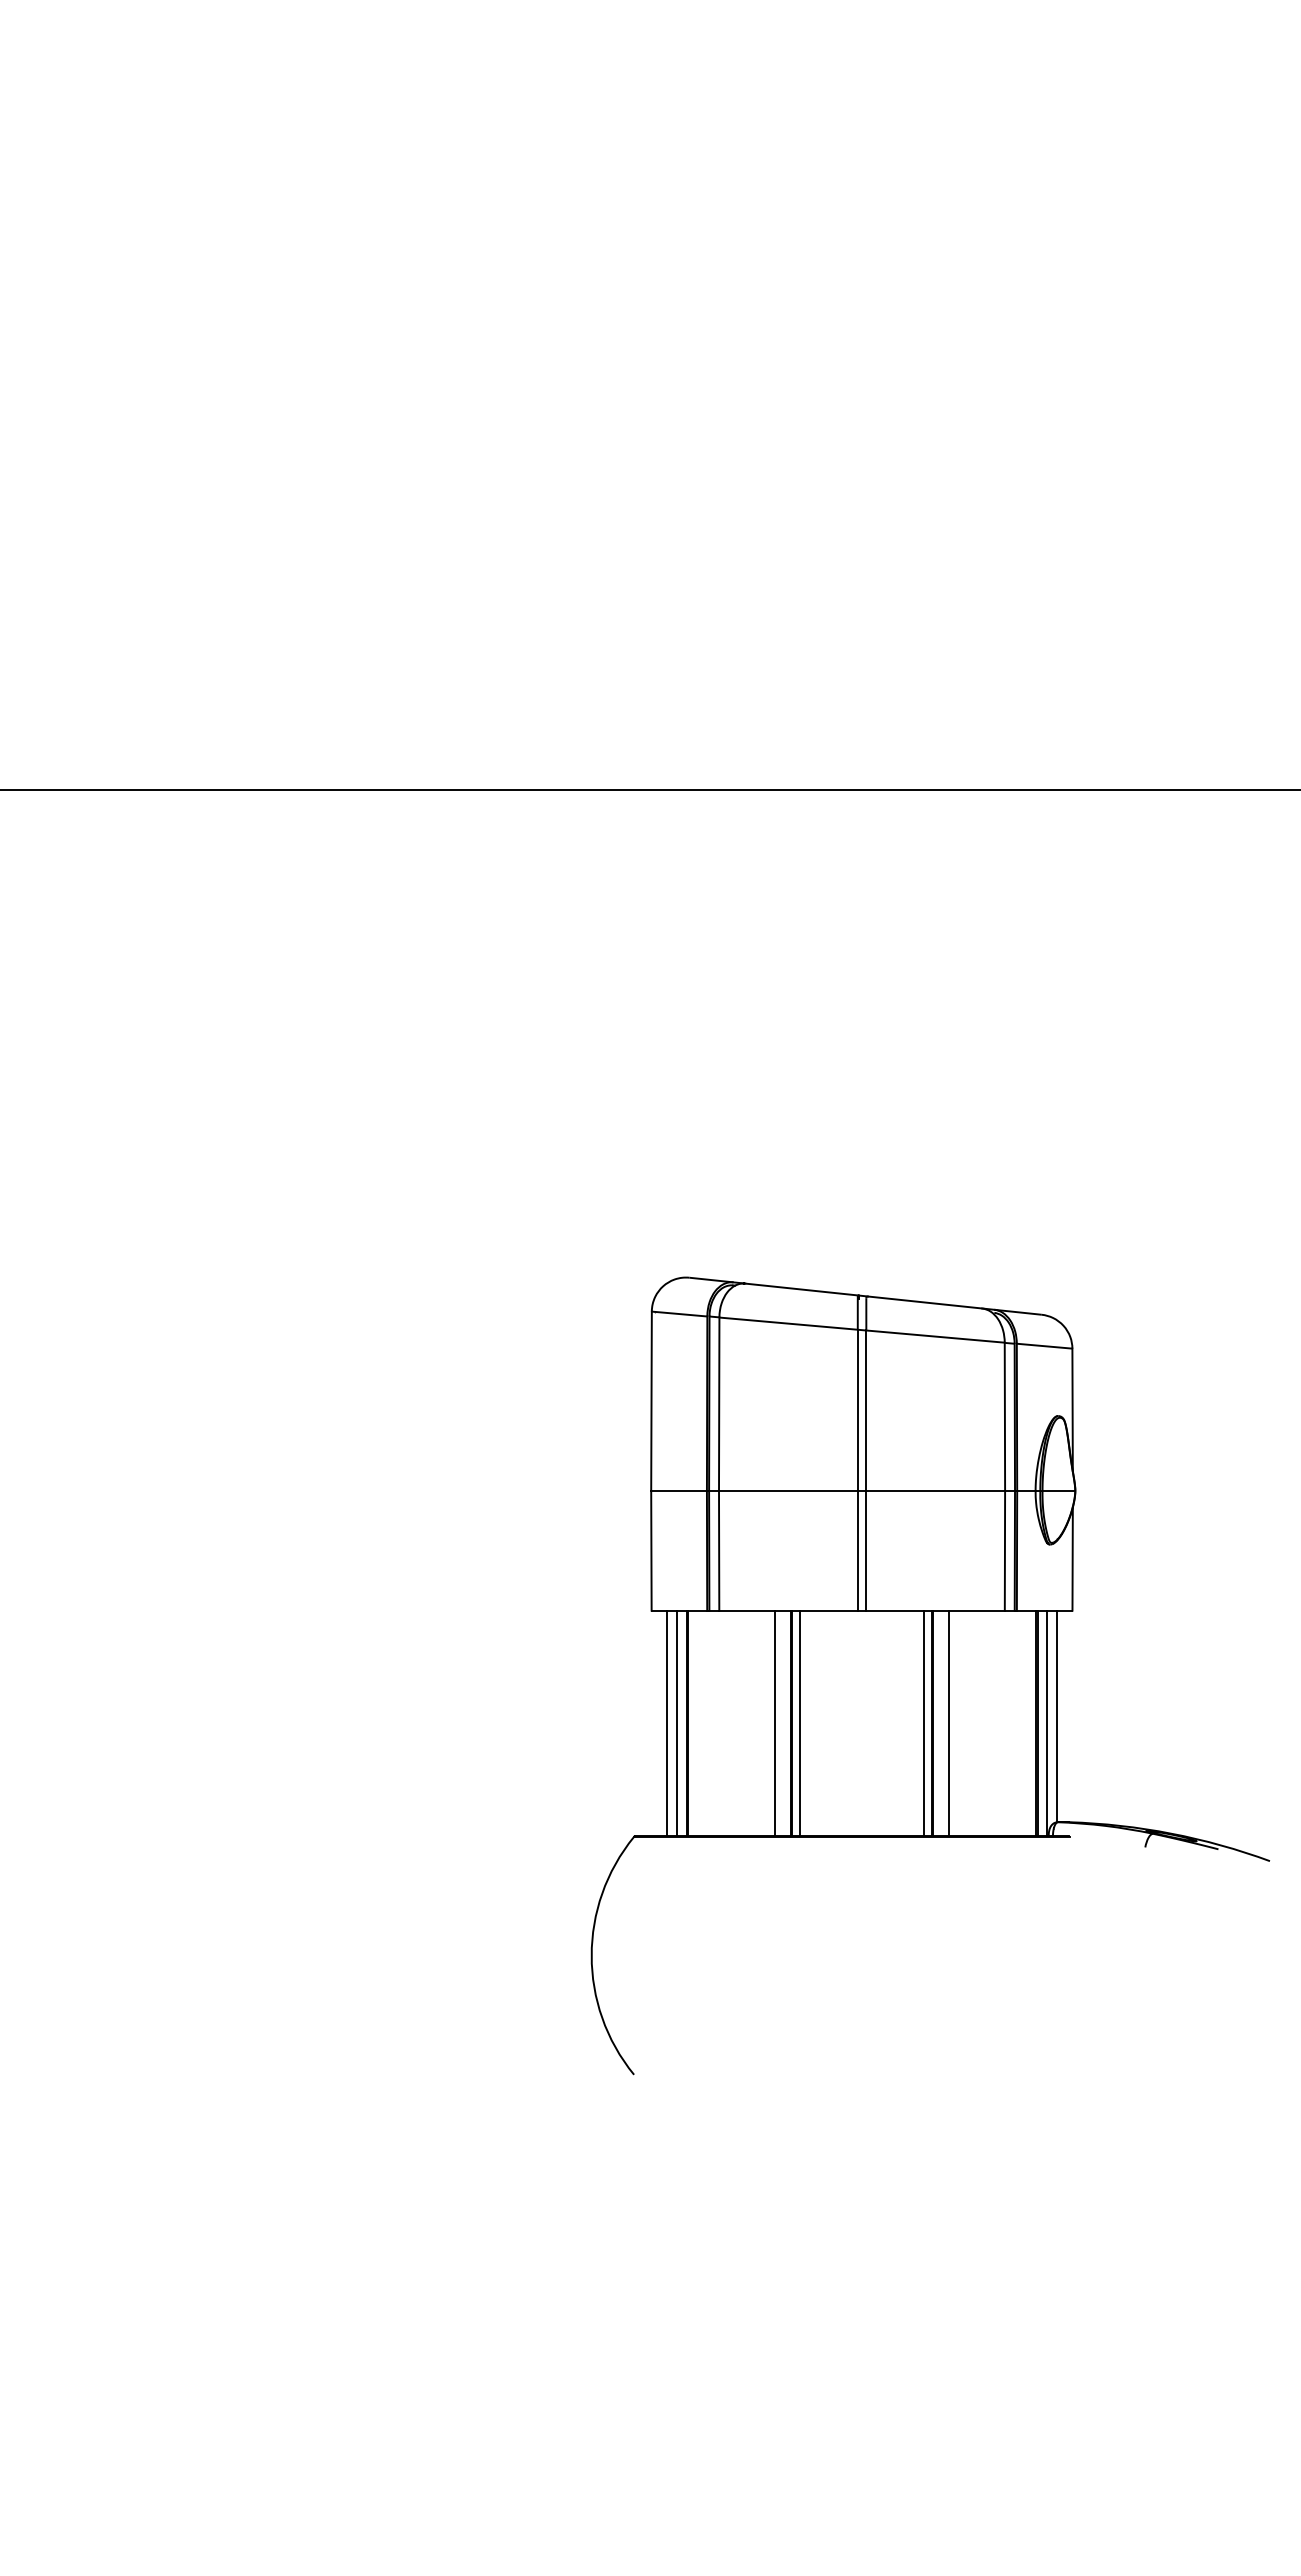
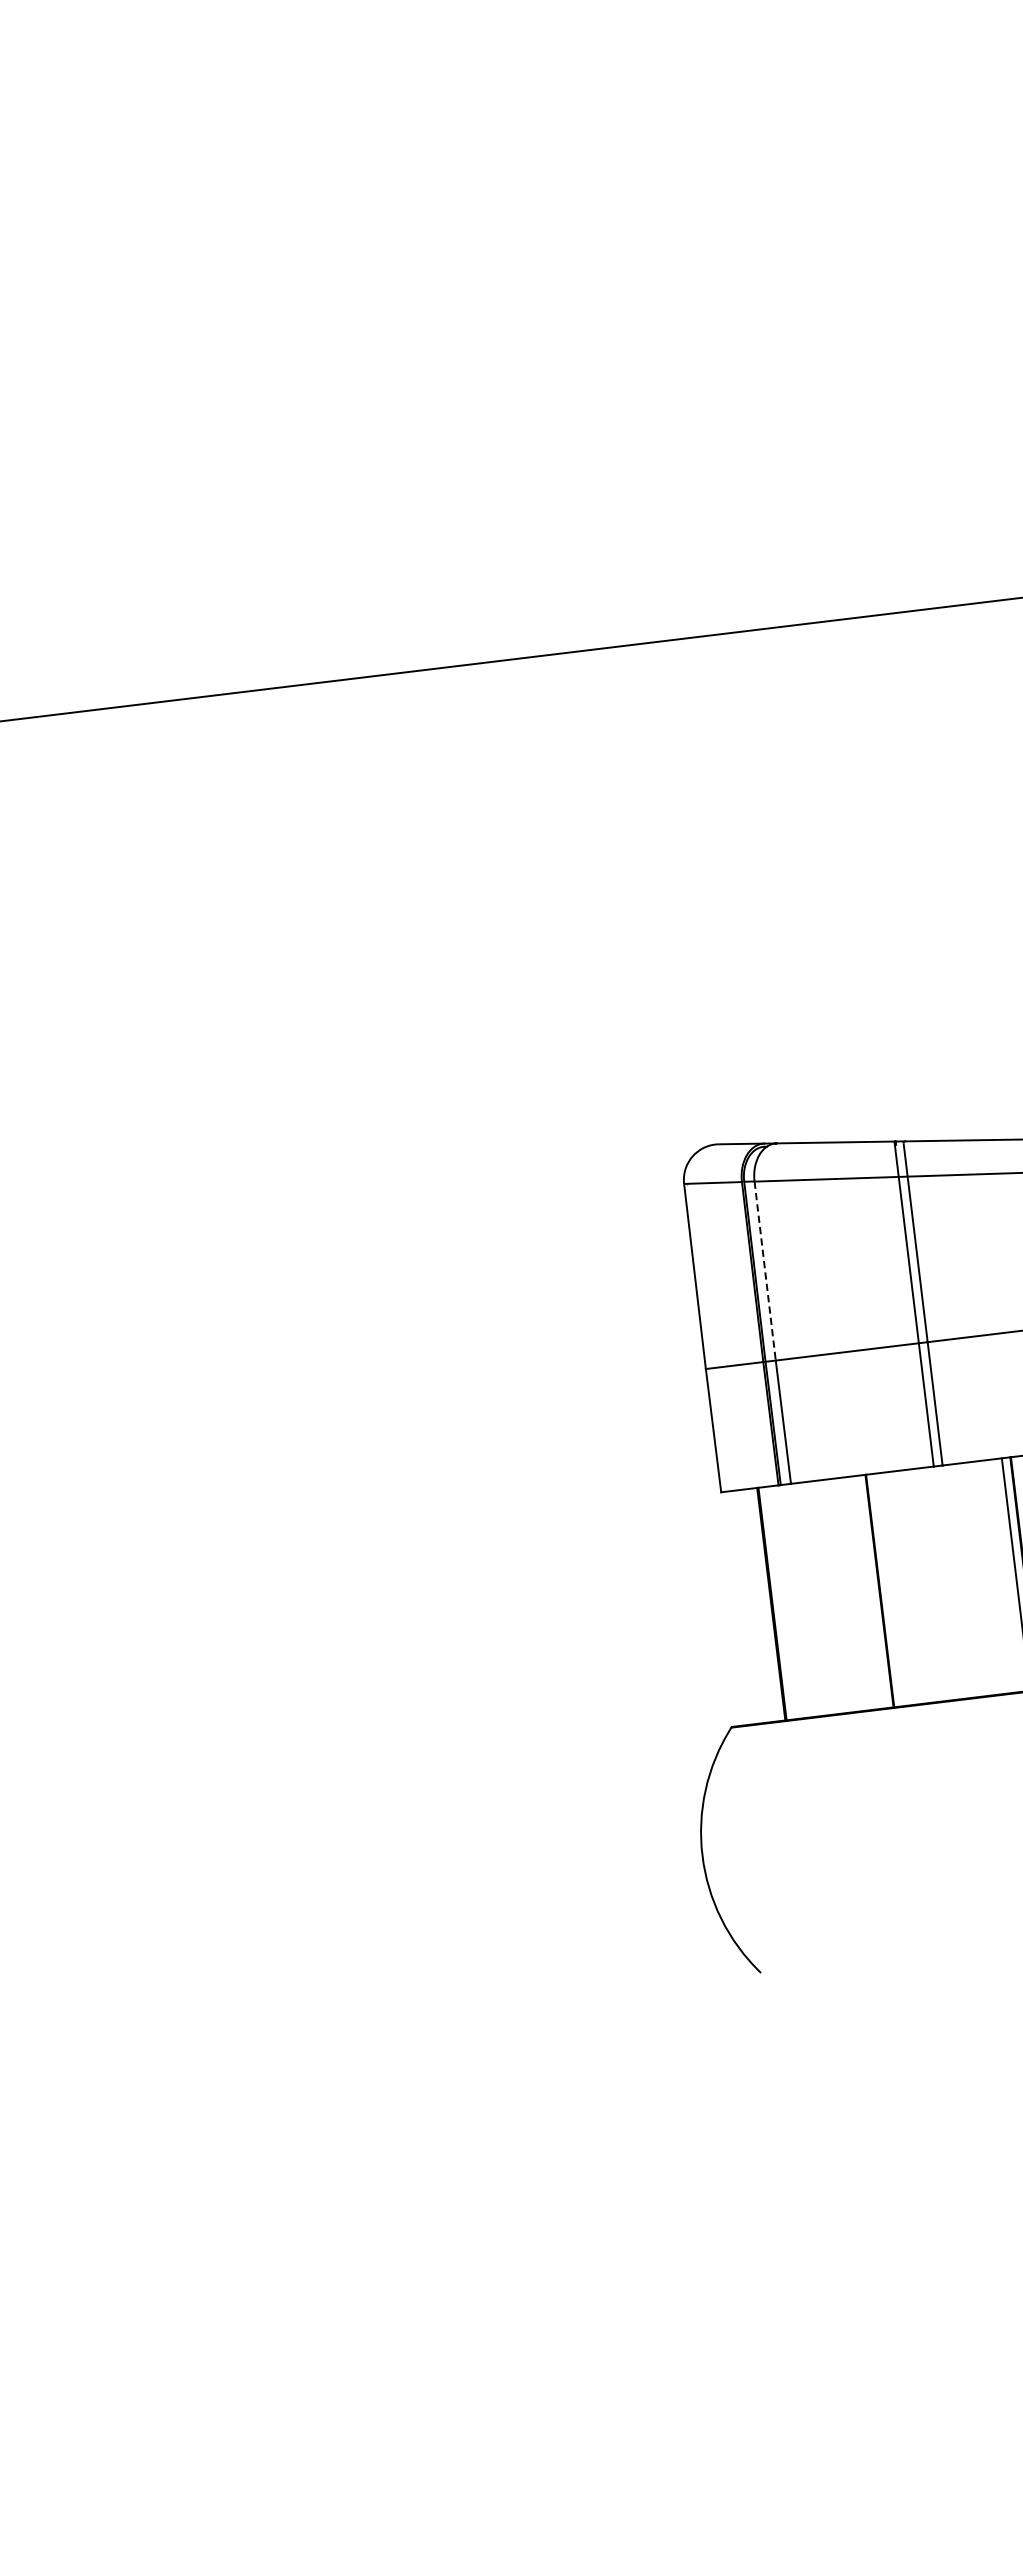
line: (719, 1404) -> (765, 1271), solid -> dashed
line: (667, 1723) -> (751, 1606), removed
line: (677, 1723) -> (761, 1605), removed
line: (775, 1723) -> (863, 1593), removed
line: (800, 1723) -> (888, 1590), removed

